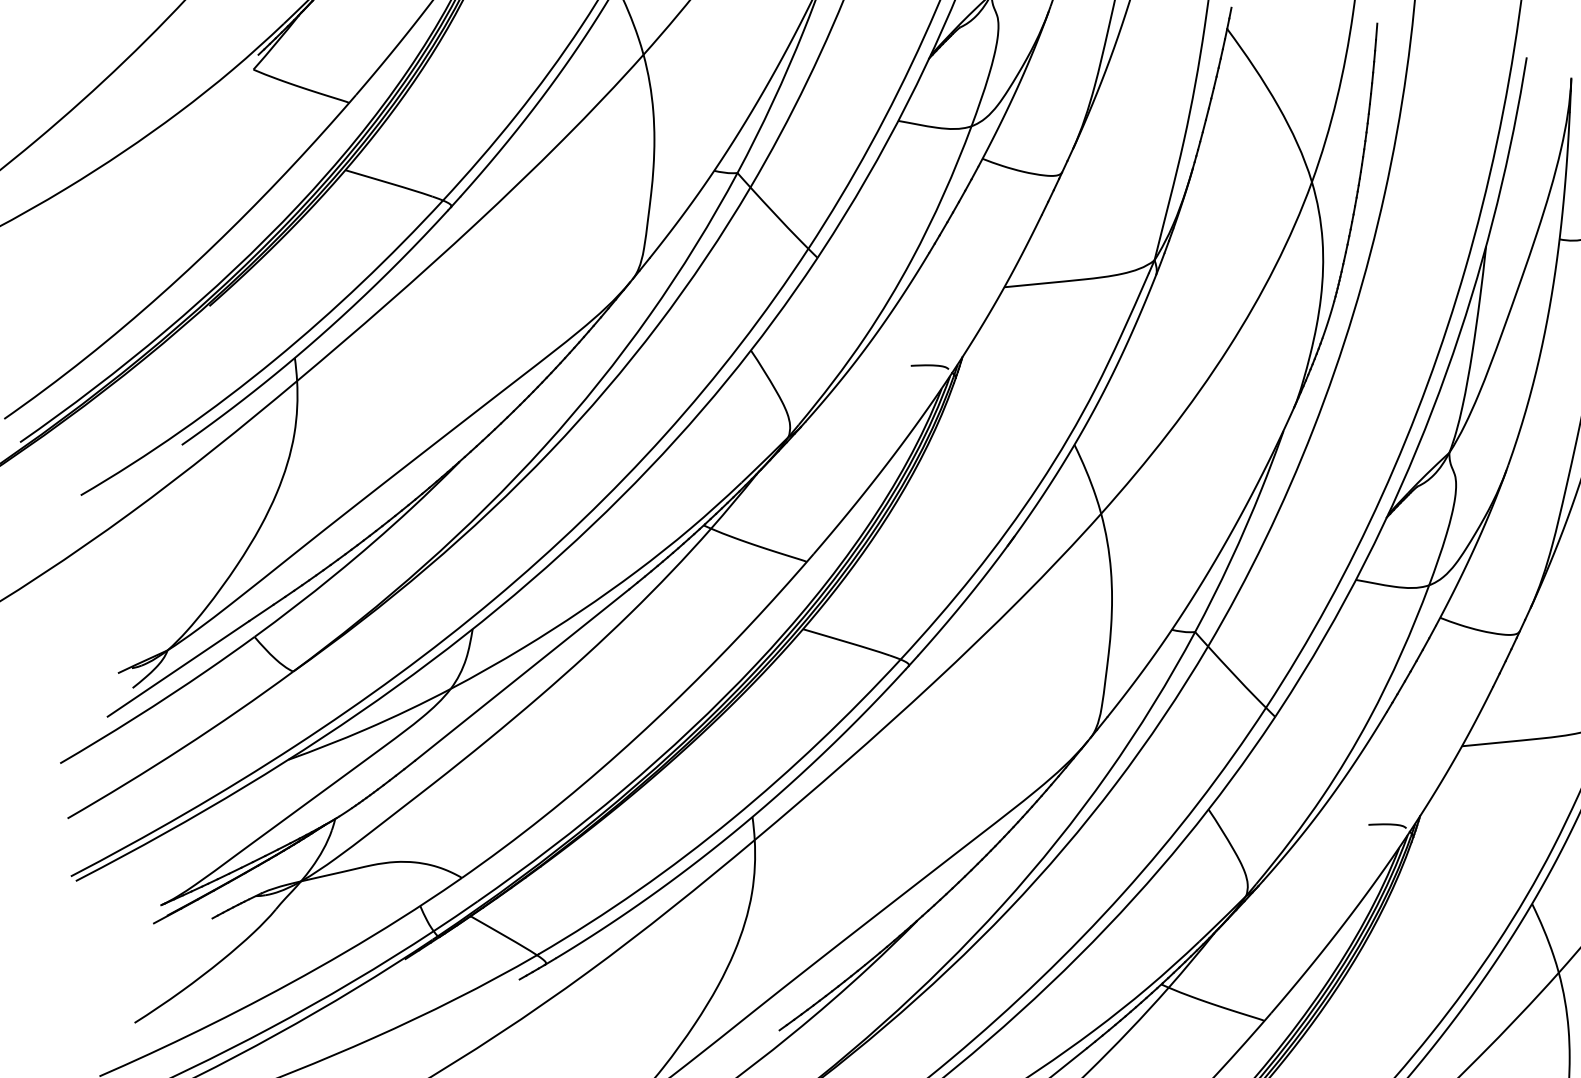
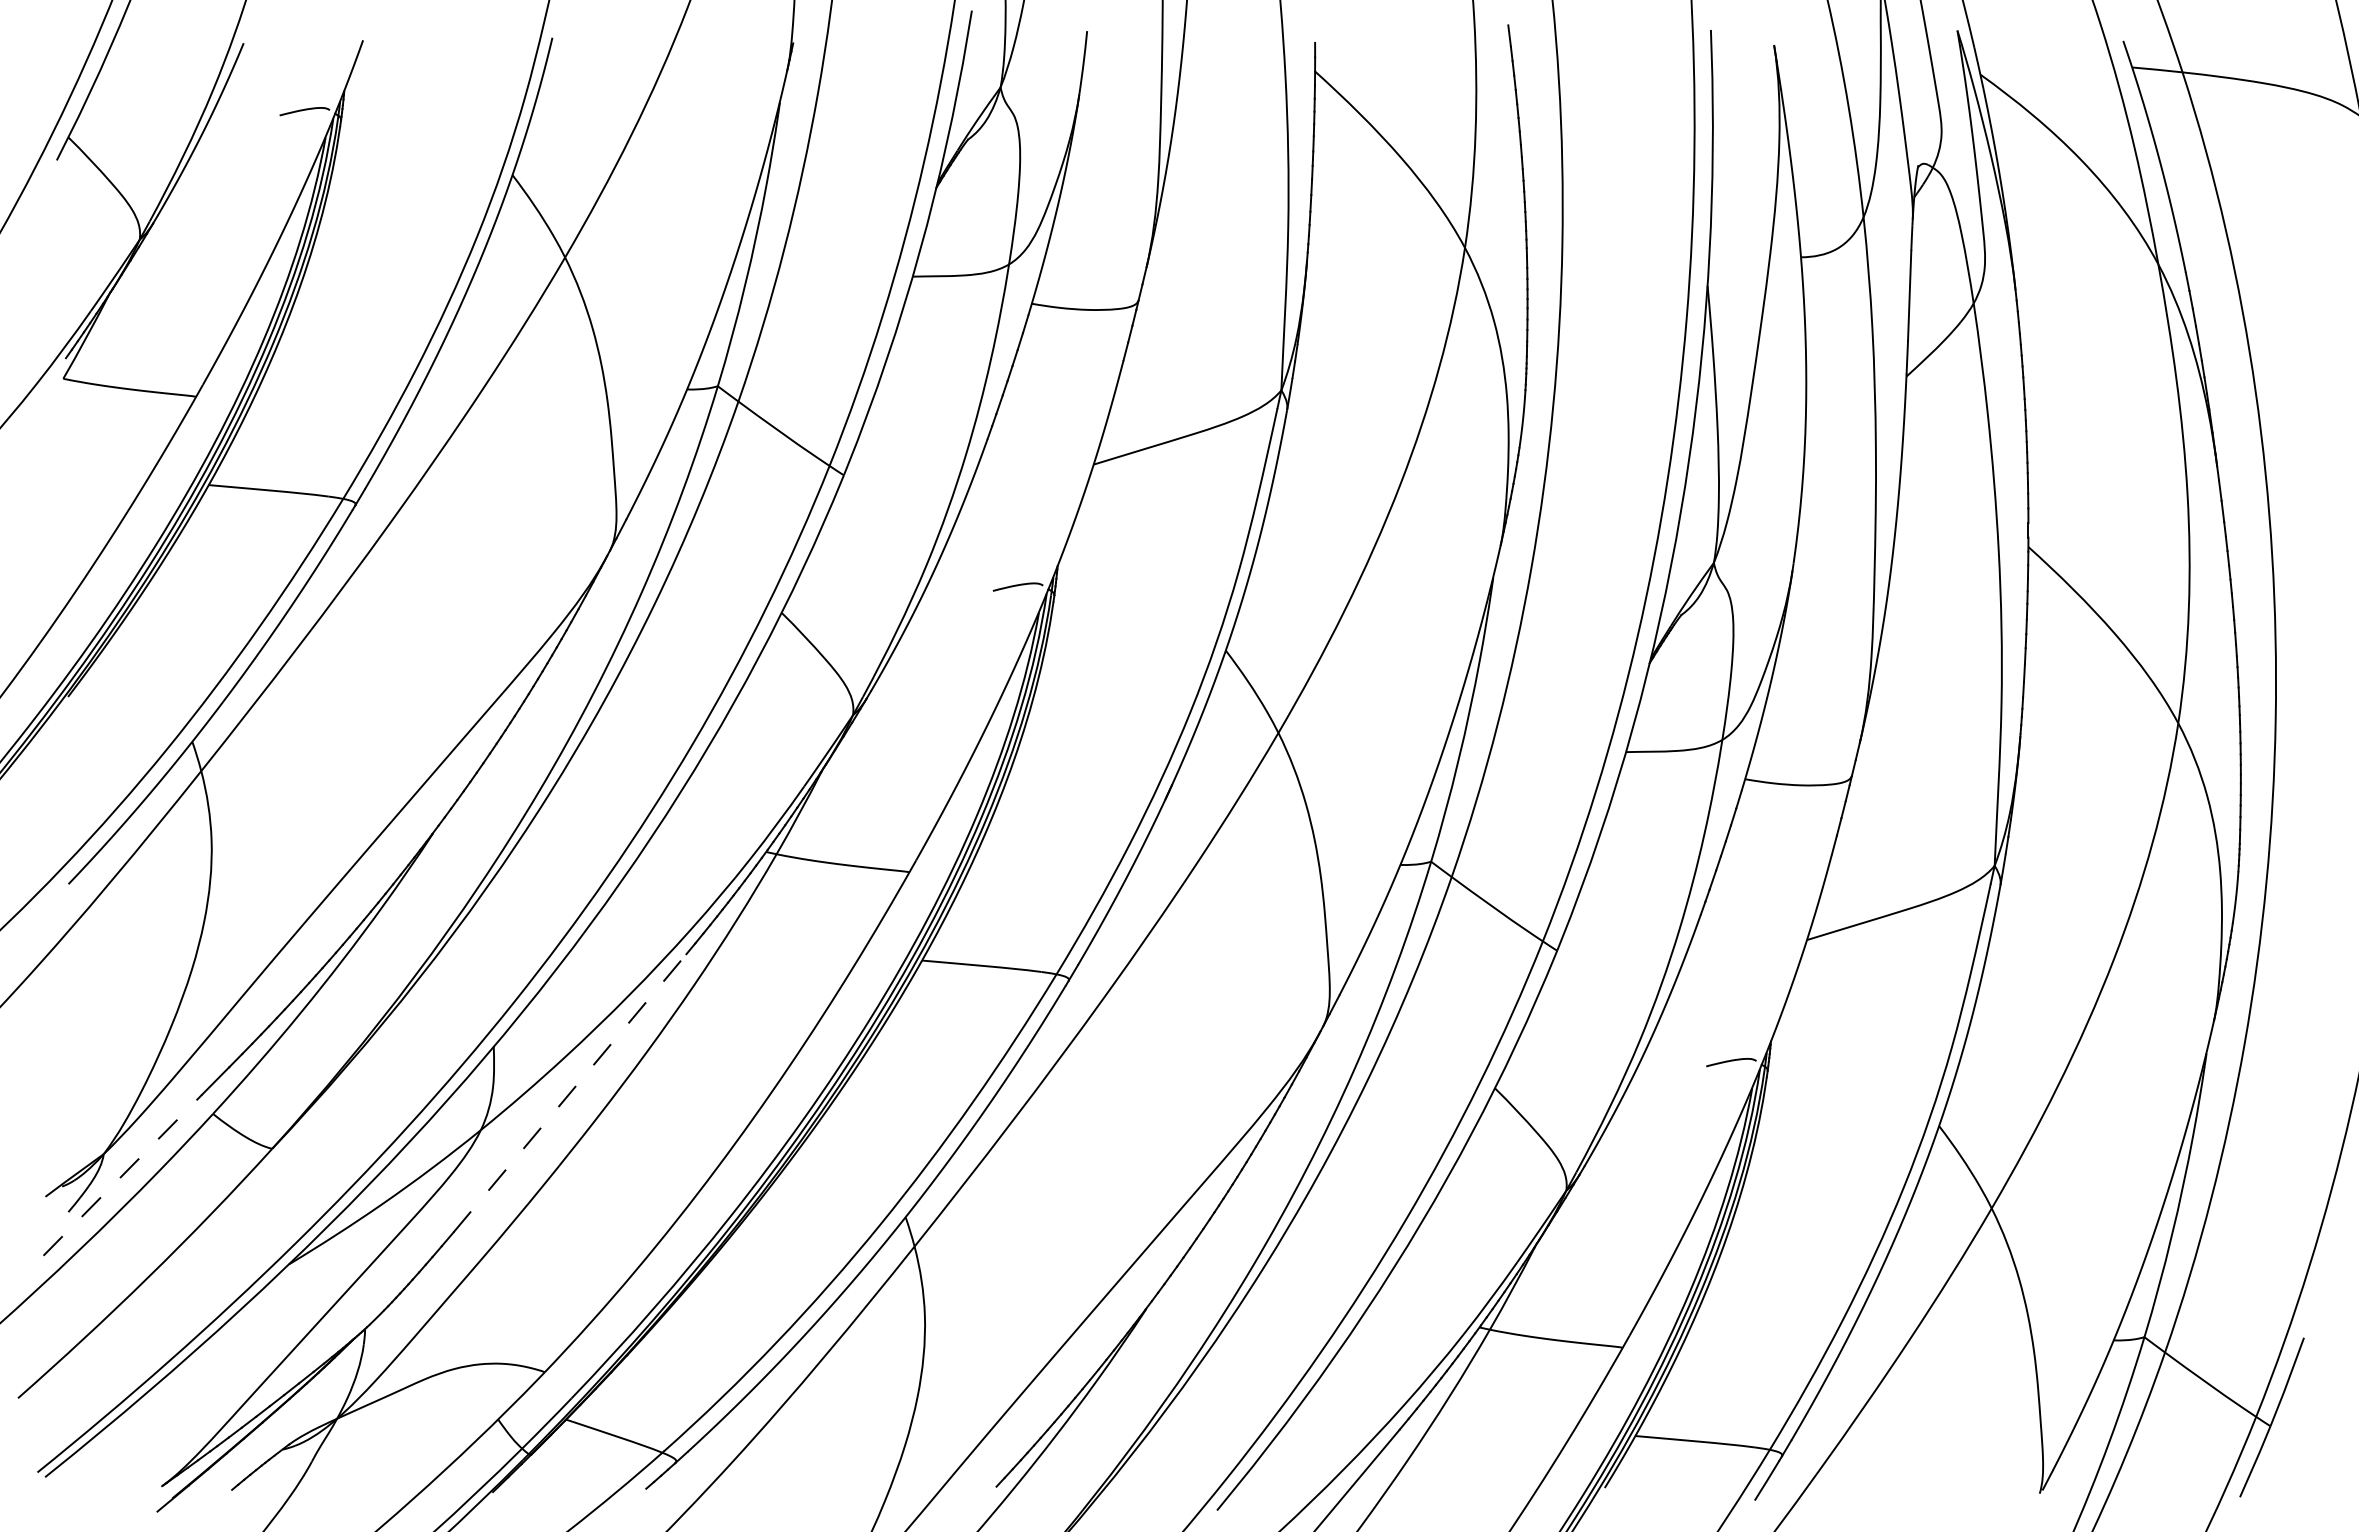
line: (178, 669) -> (122, 1175), solid -> dashed
line: (522, 674) -> (570, 1092), solid -> dashed

